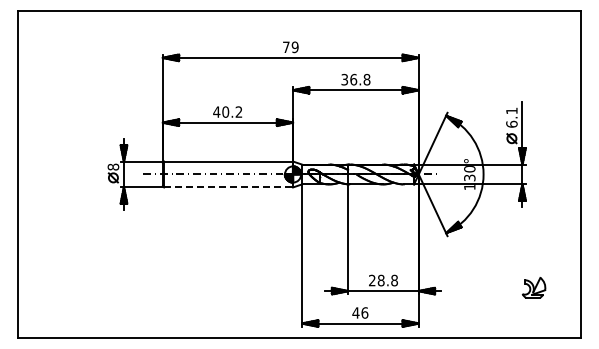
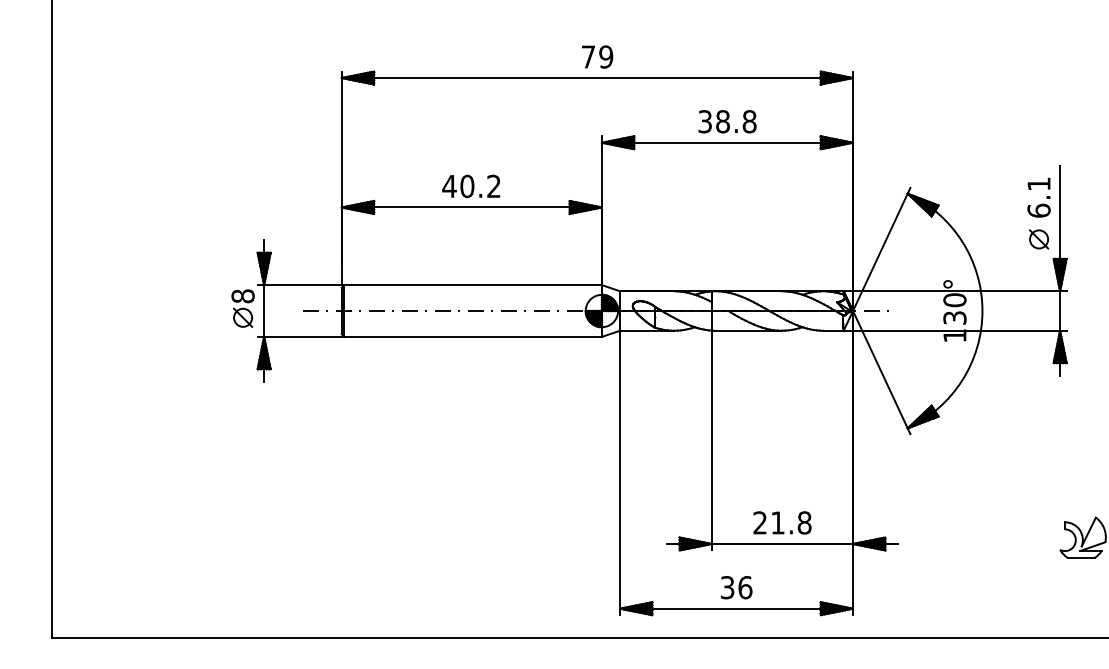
text: (353, 79) -> (722, 121), 36.8 -> 38.8
line: (229, 187) -> (474, 336), dashed -> solid
text: (380, 280) -> (776, 522), 28.8 -> 21.8
text: (355, 312) -> (726, 586), 46 -> 36

